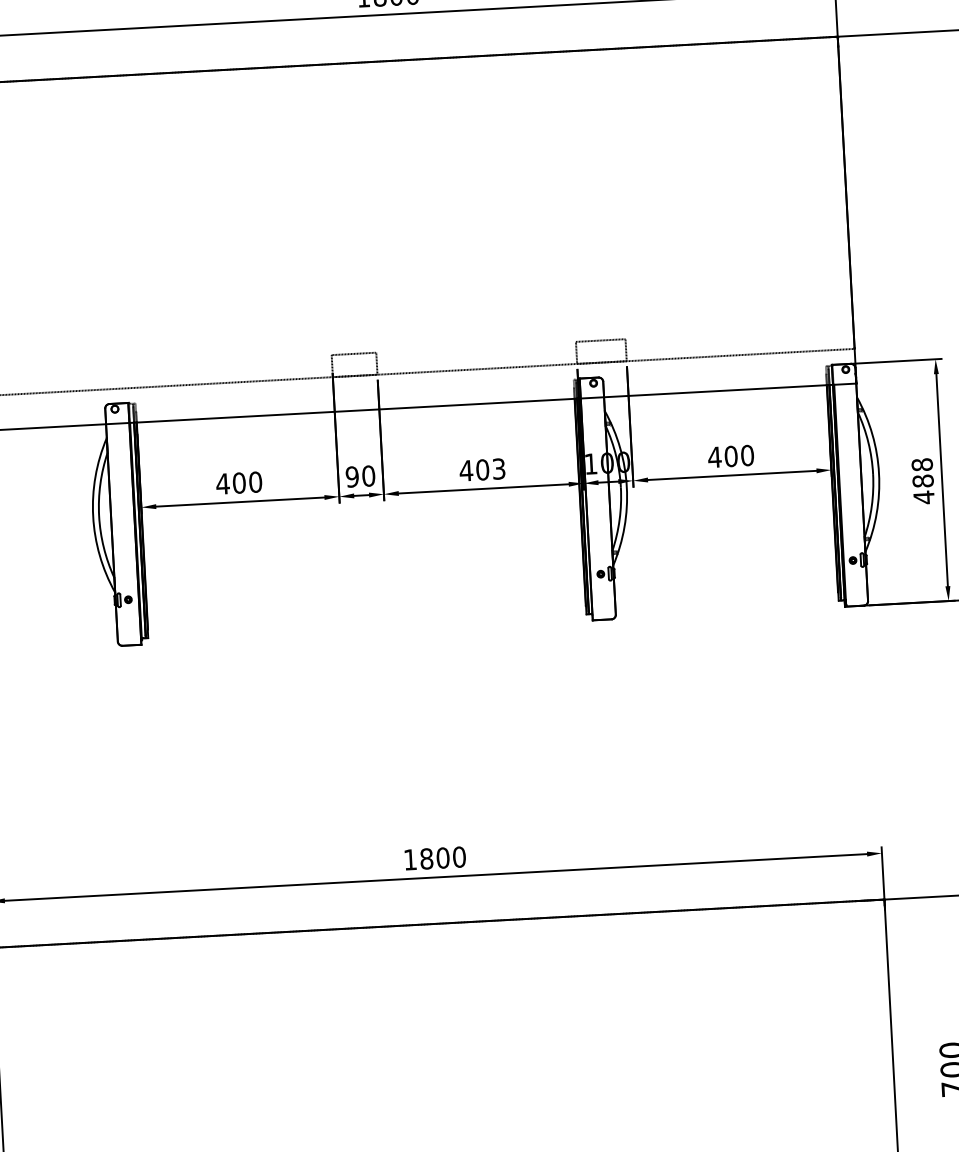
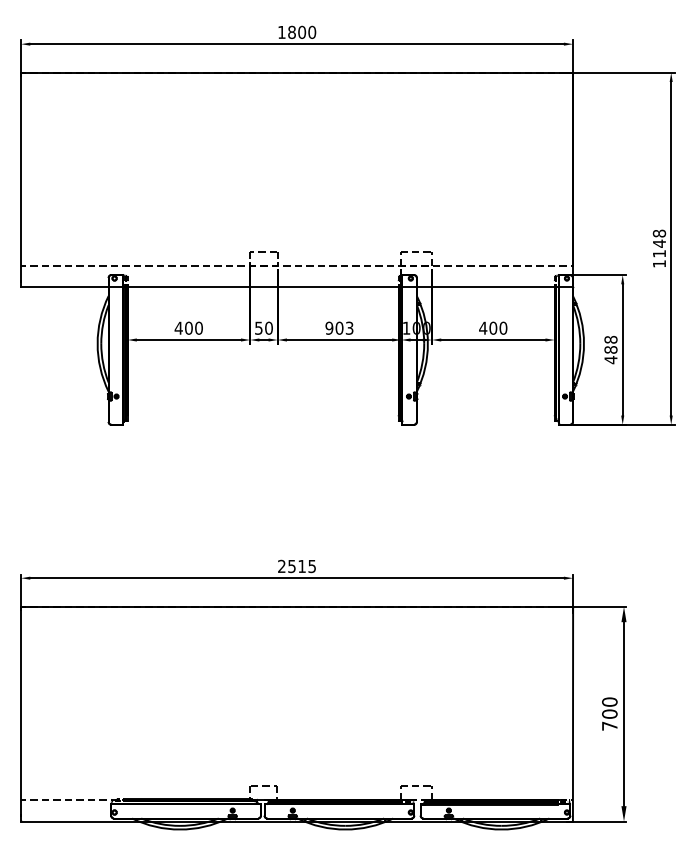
text: (466, 469) -> (329, 327), 403 -> 903
text: (351, 475) -> (258, 327), 90 -> 50
text: (435, 858) -> (297, 566), 1800 -> 2515

